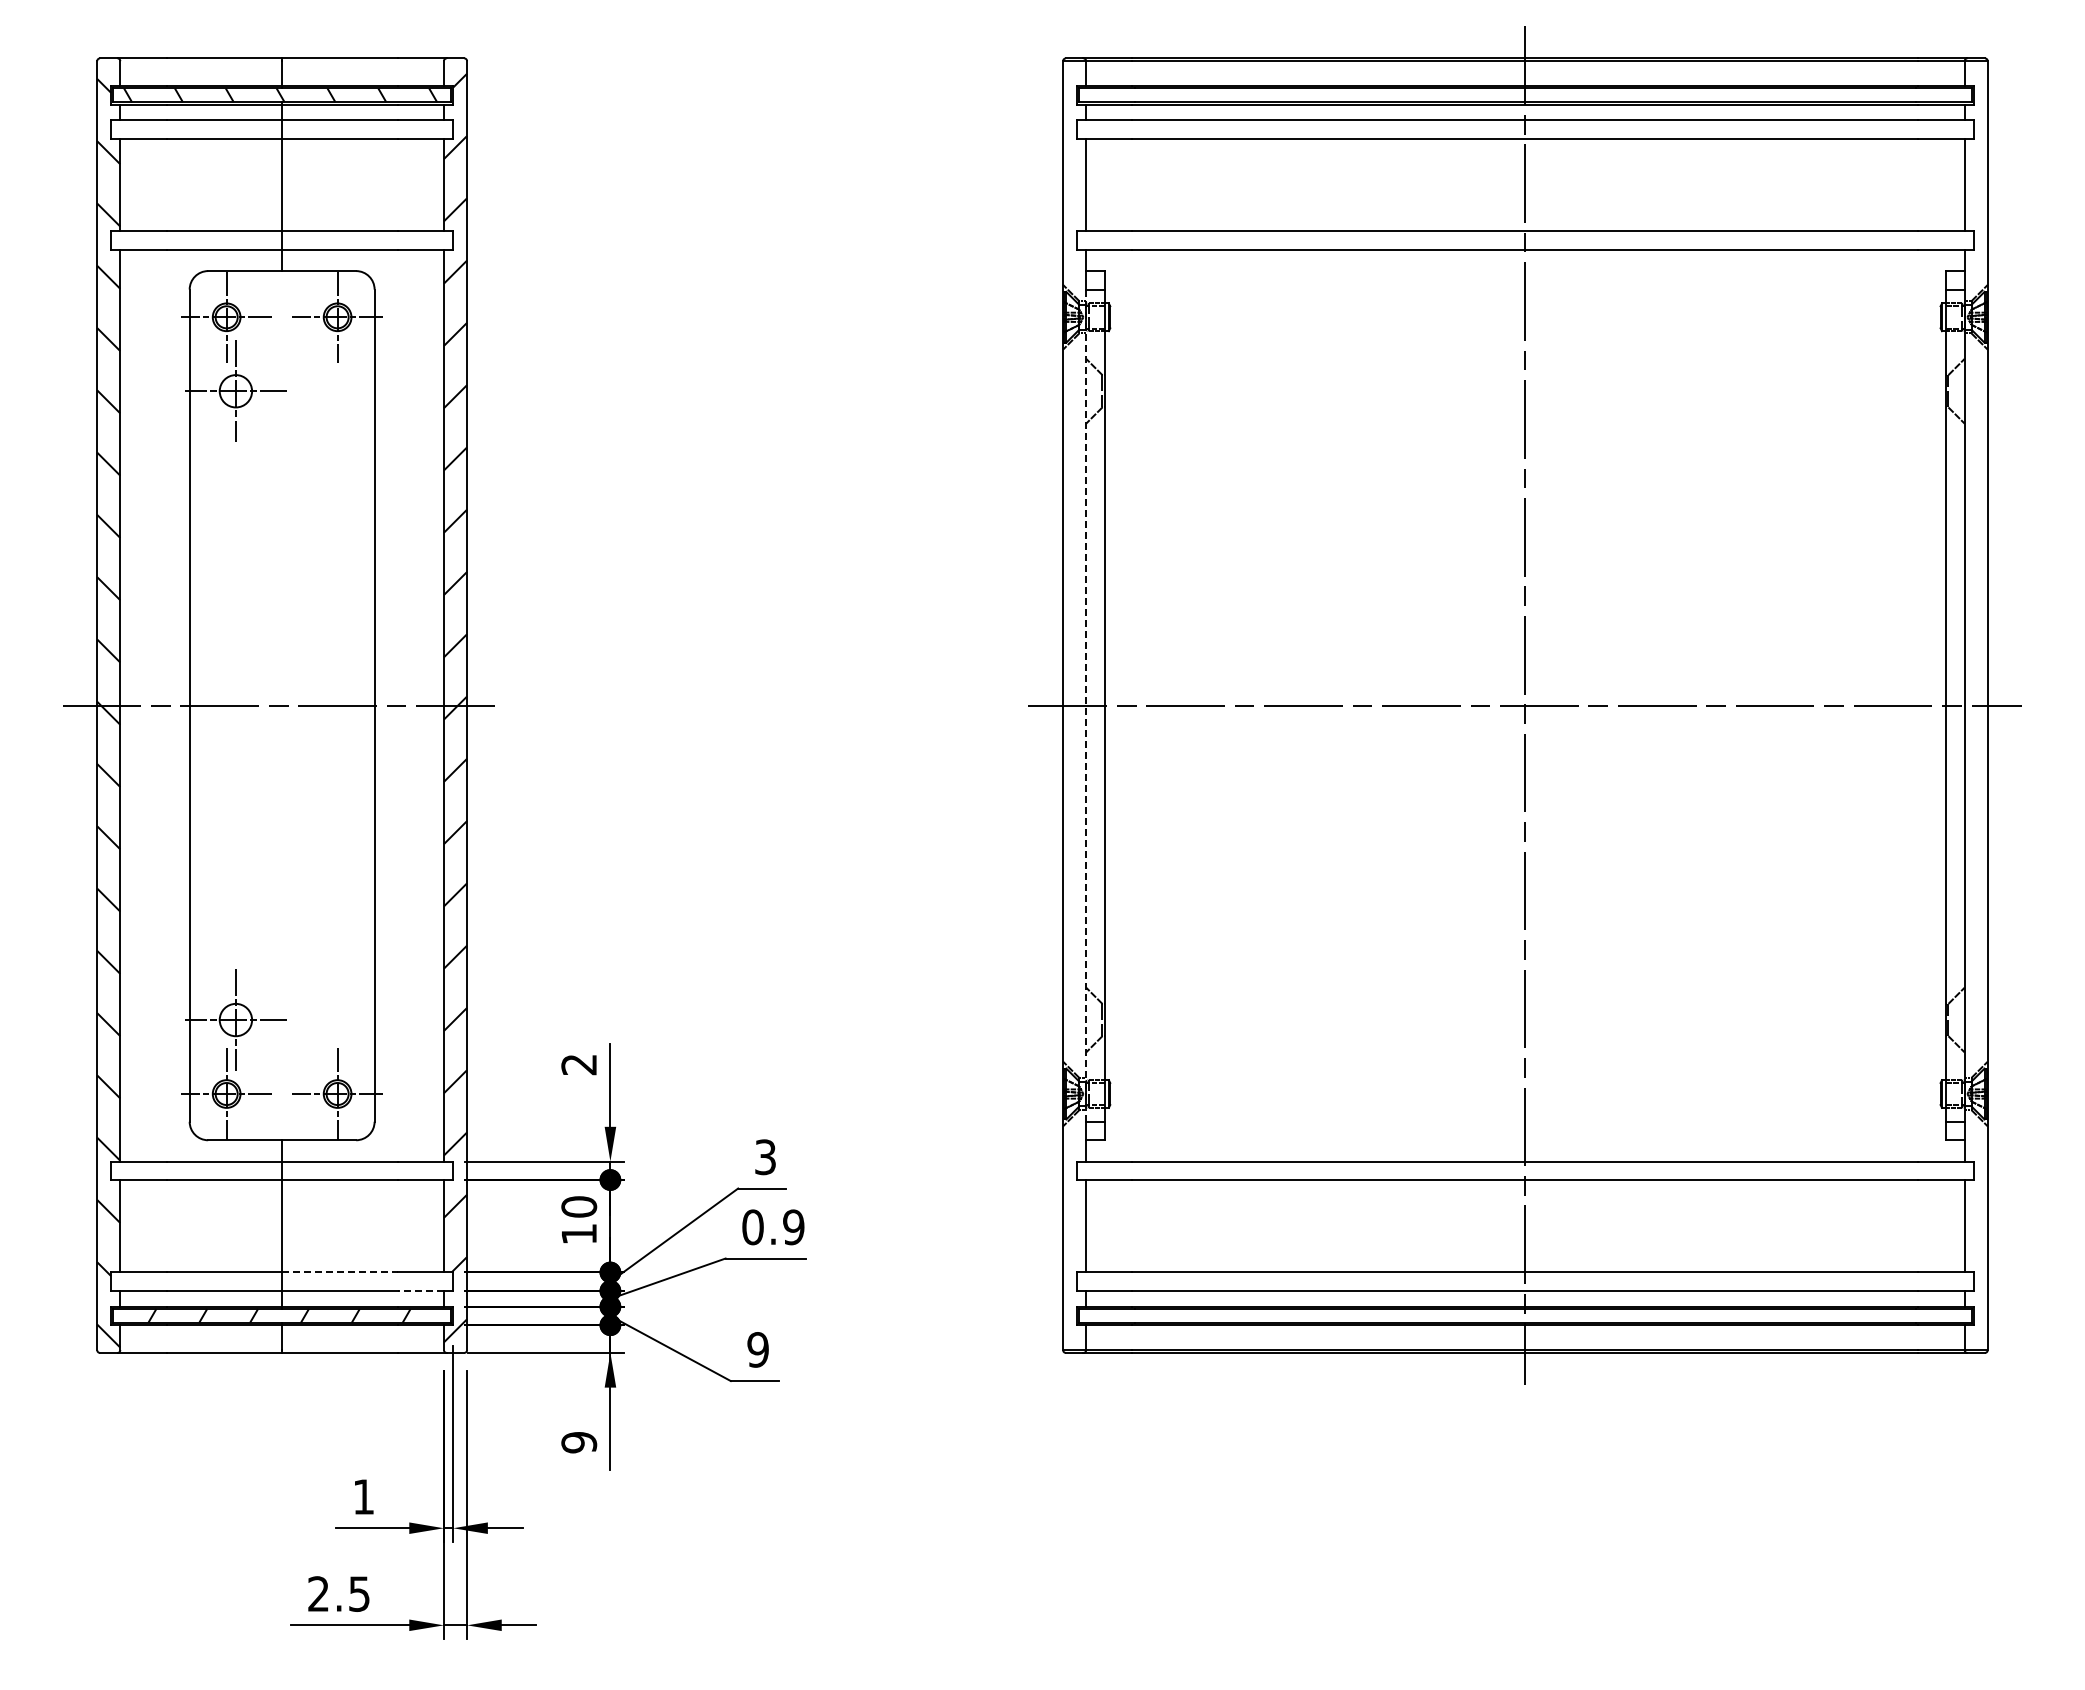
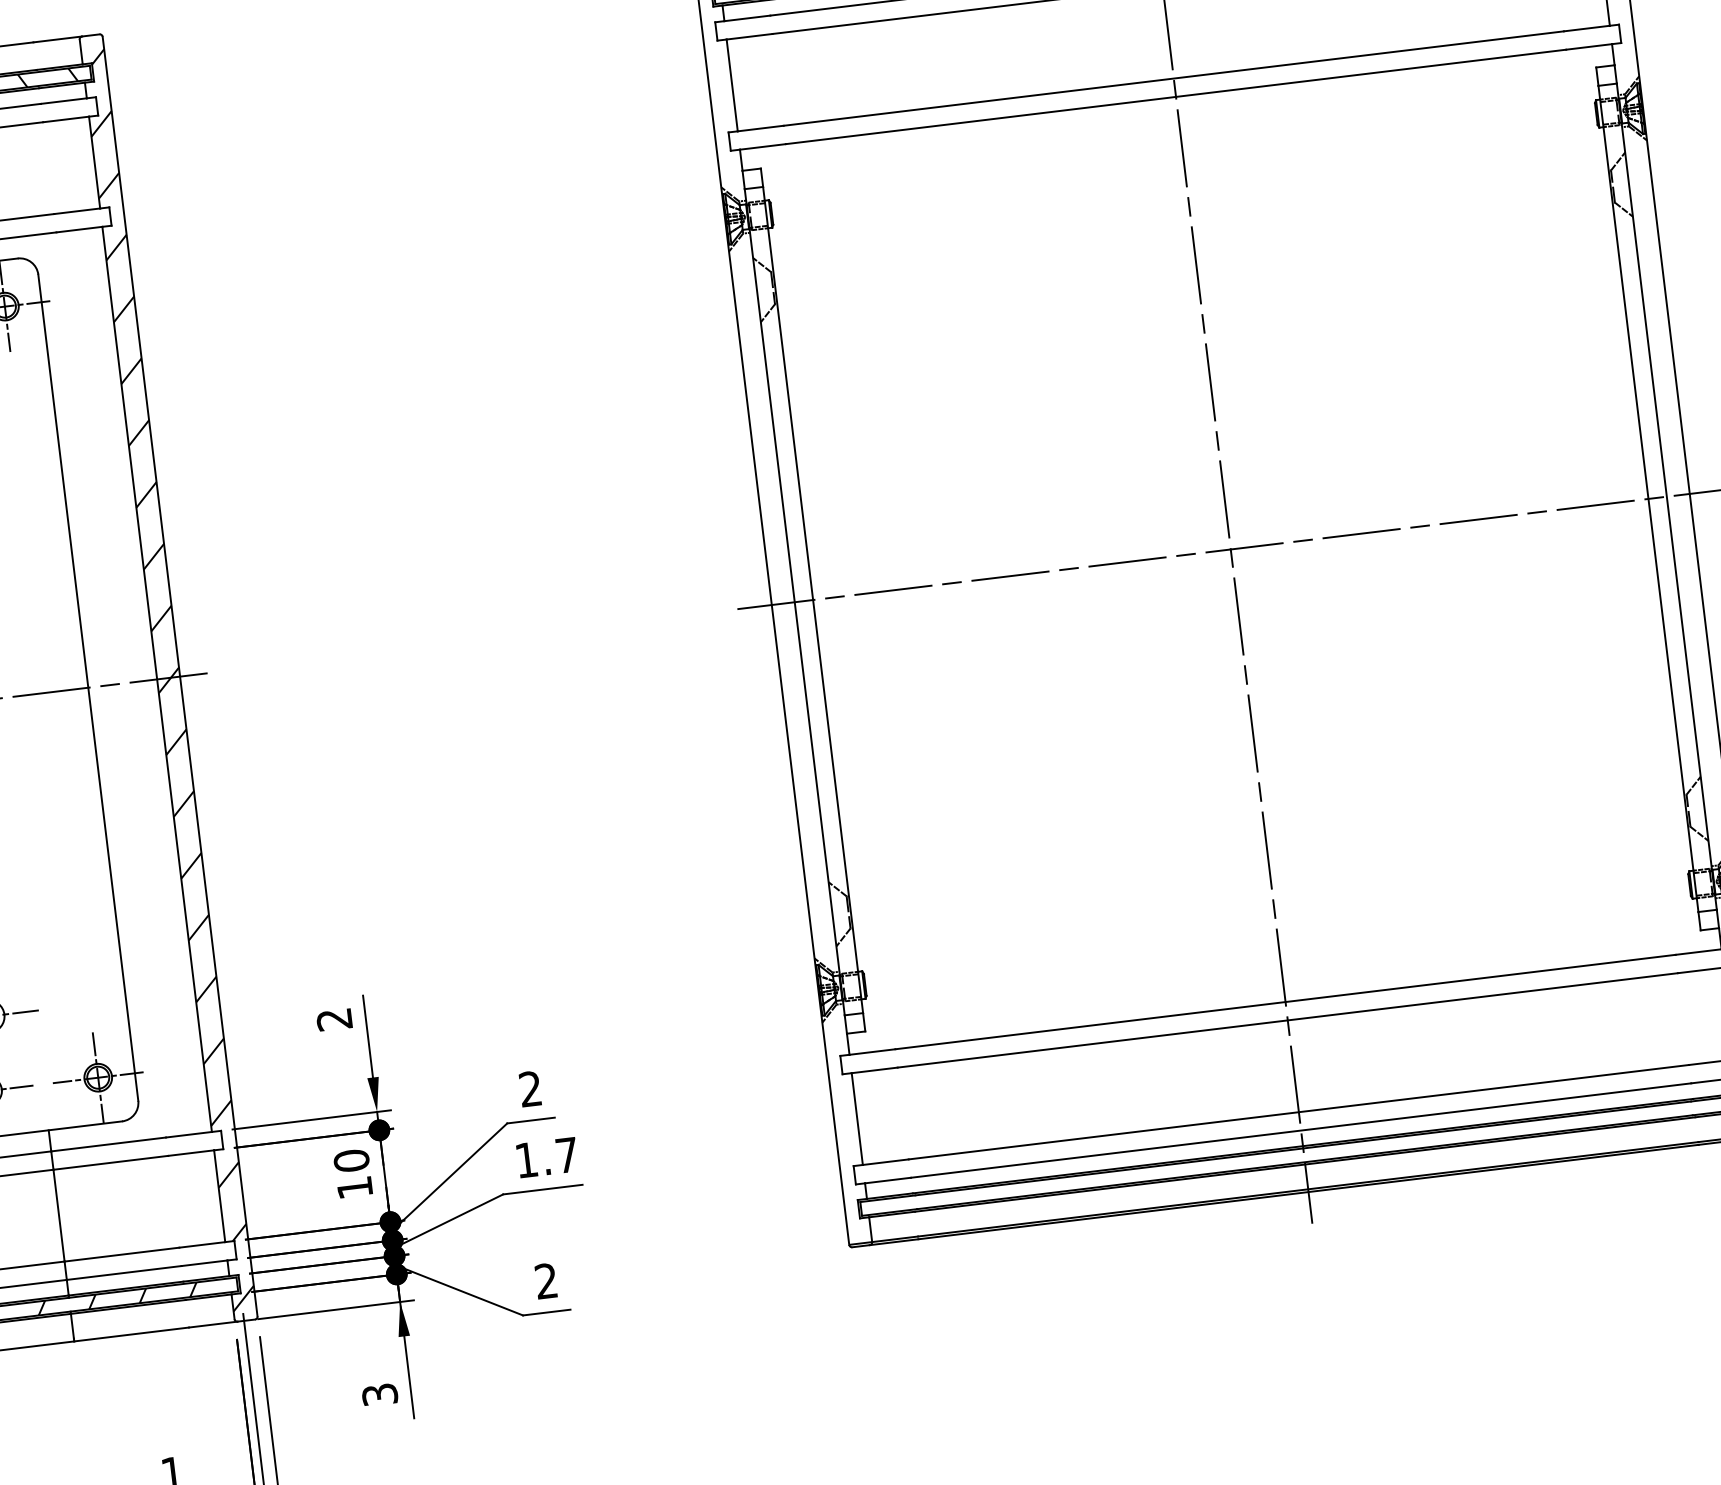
line: (1086, 705) -> (795, 602), dashed -> solid
text: (765, 1157) -> (530, 1089), 3 -> 2
text: (773, 1227) -> (546, 1157), 0.9 -> 1.7
line: (339, 1272) -> (121, 1254), dashed -> solid
line: (420, 1290) -> (204, 1262), dashed -> solid
text: (757, 1349) -> (545, 1280), 9 -> 2
text: (579, 1442) -> (380, 1394), 9 -> 3

